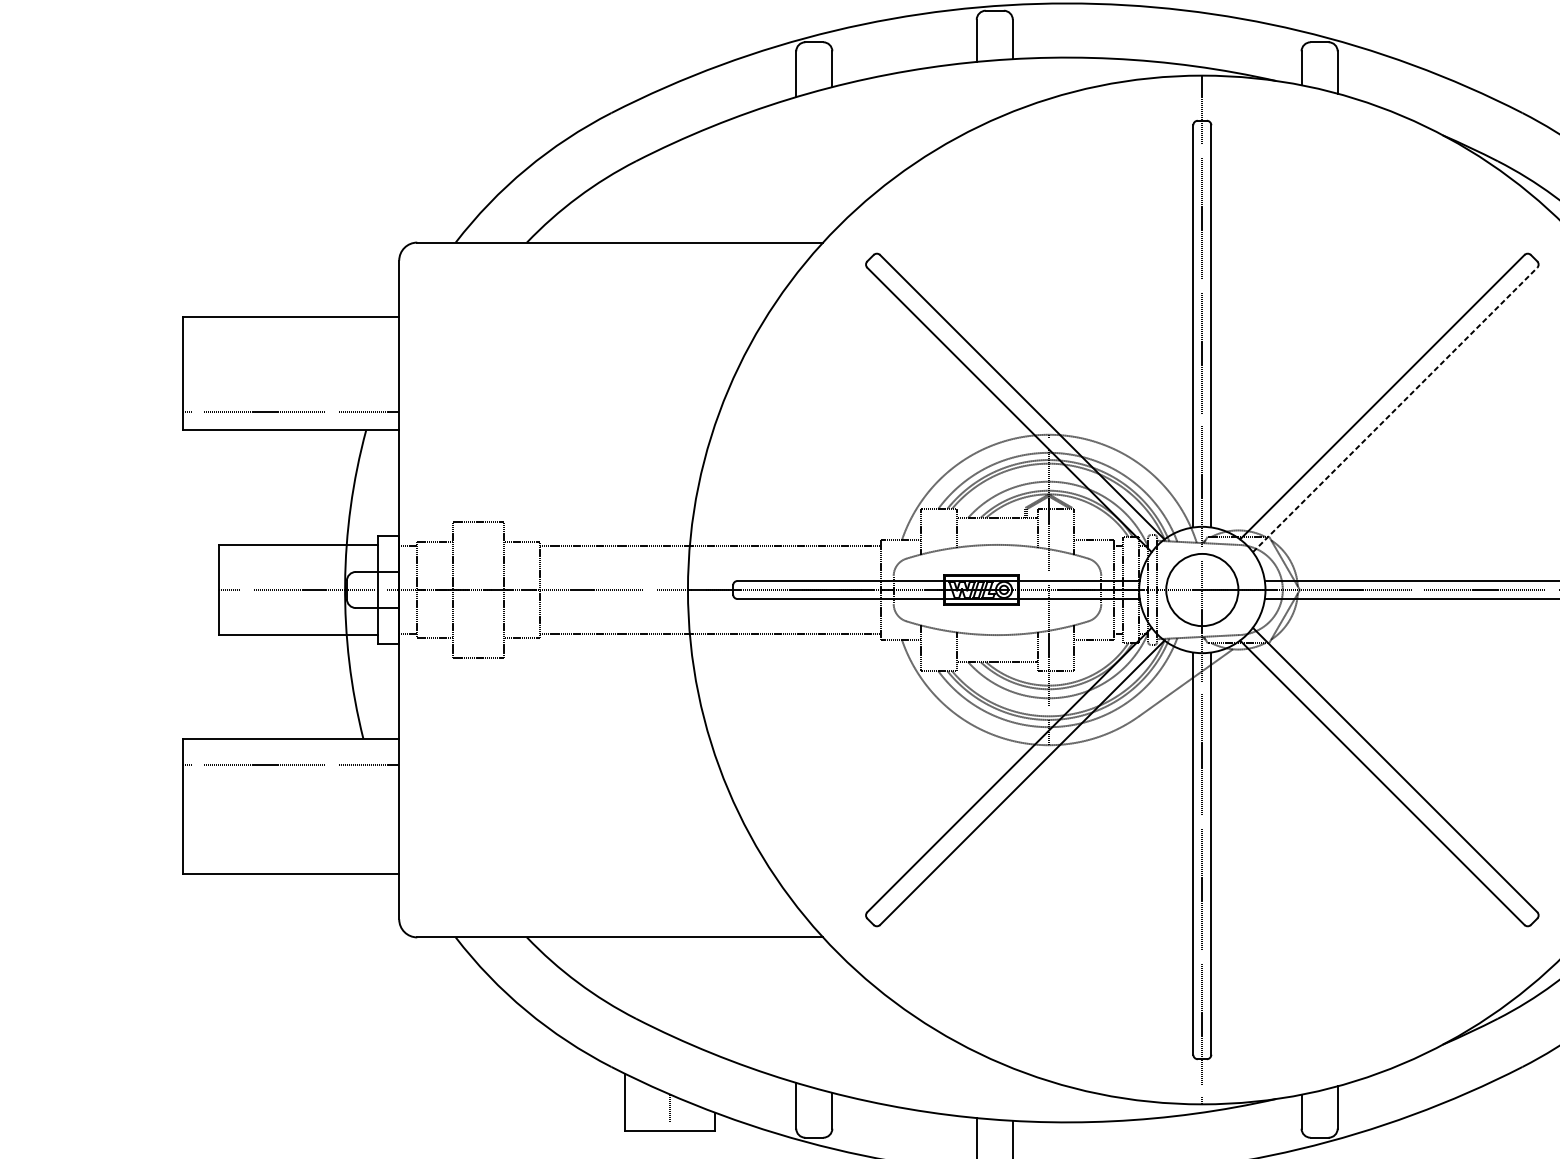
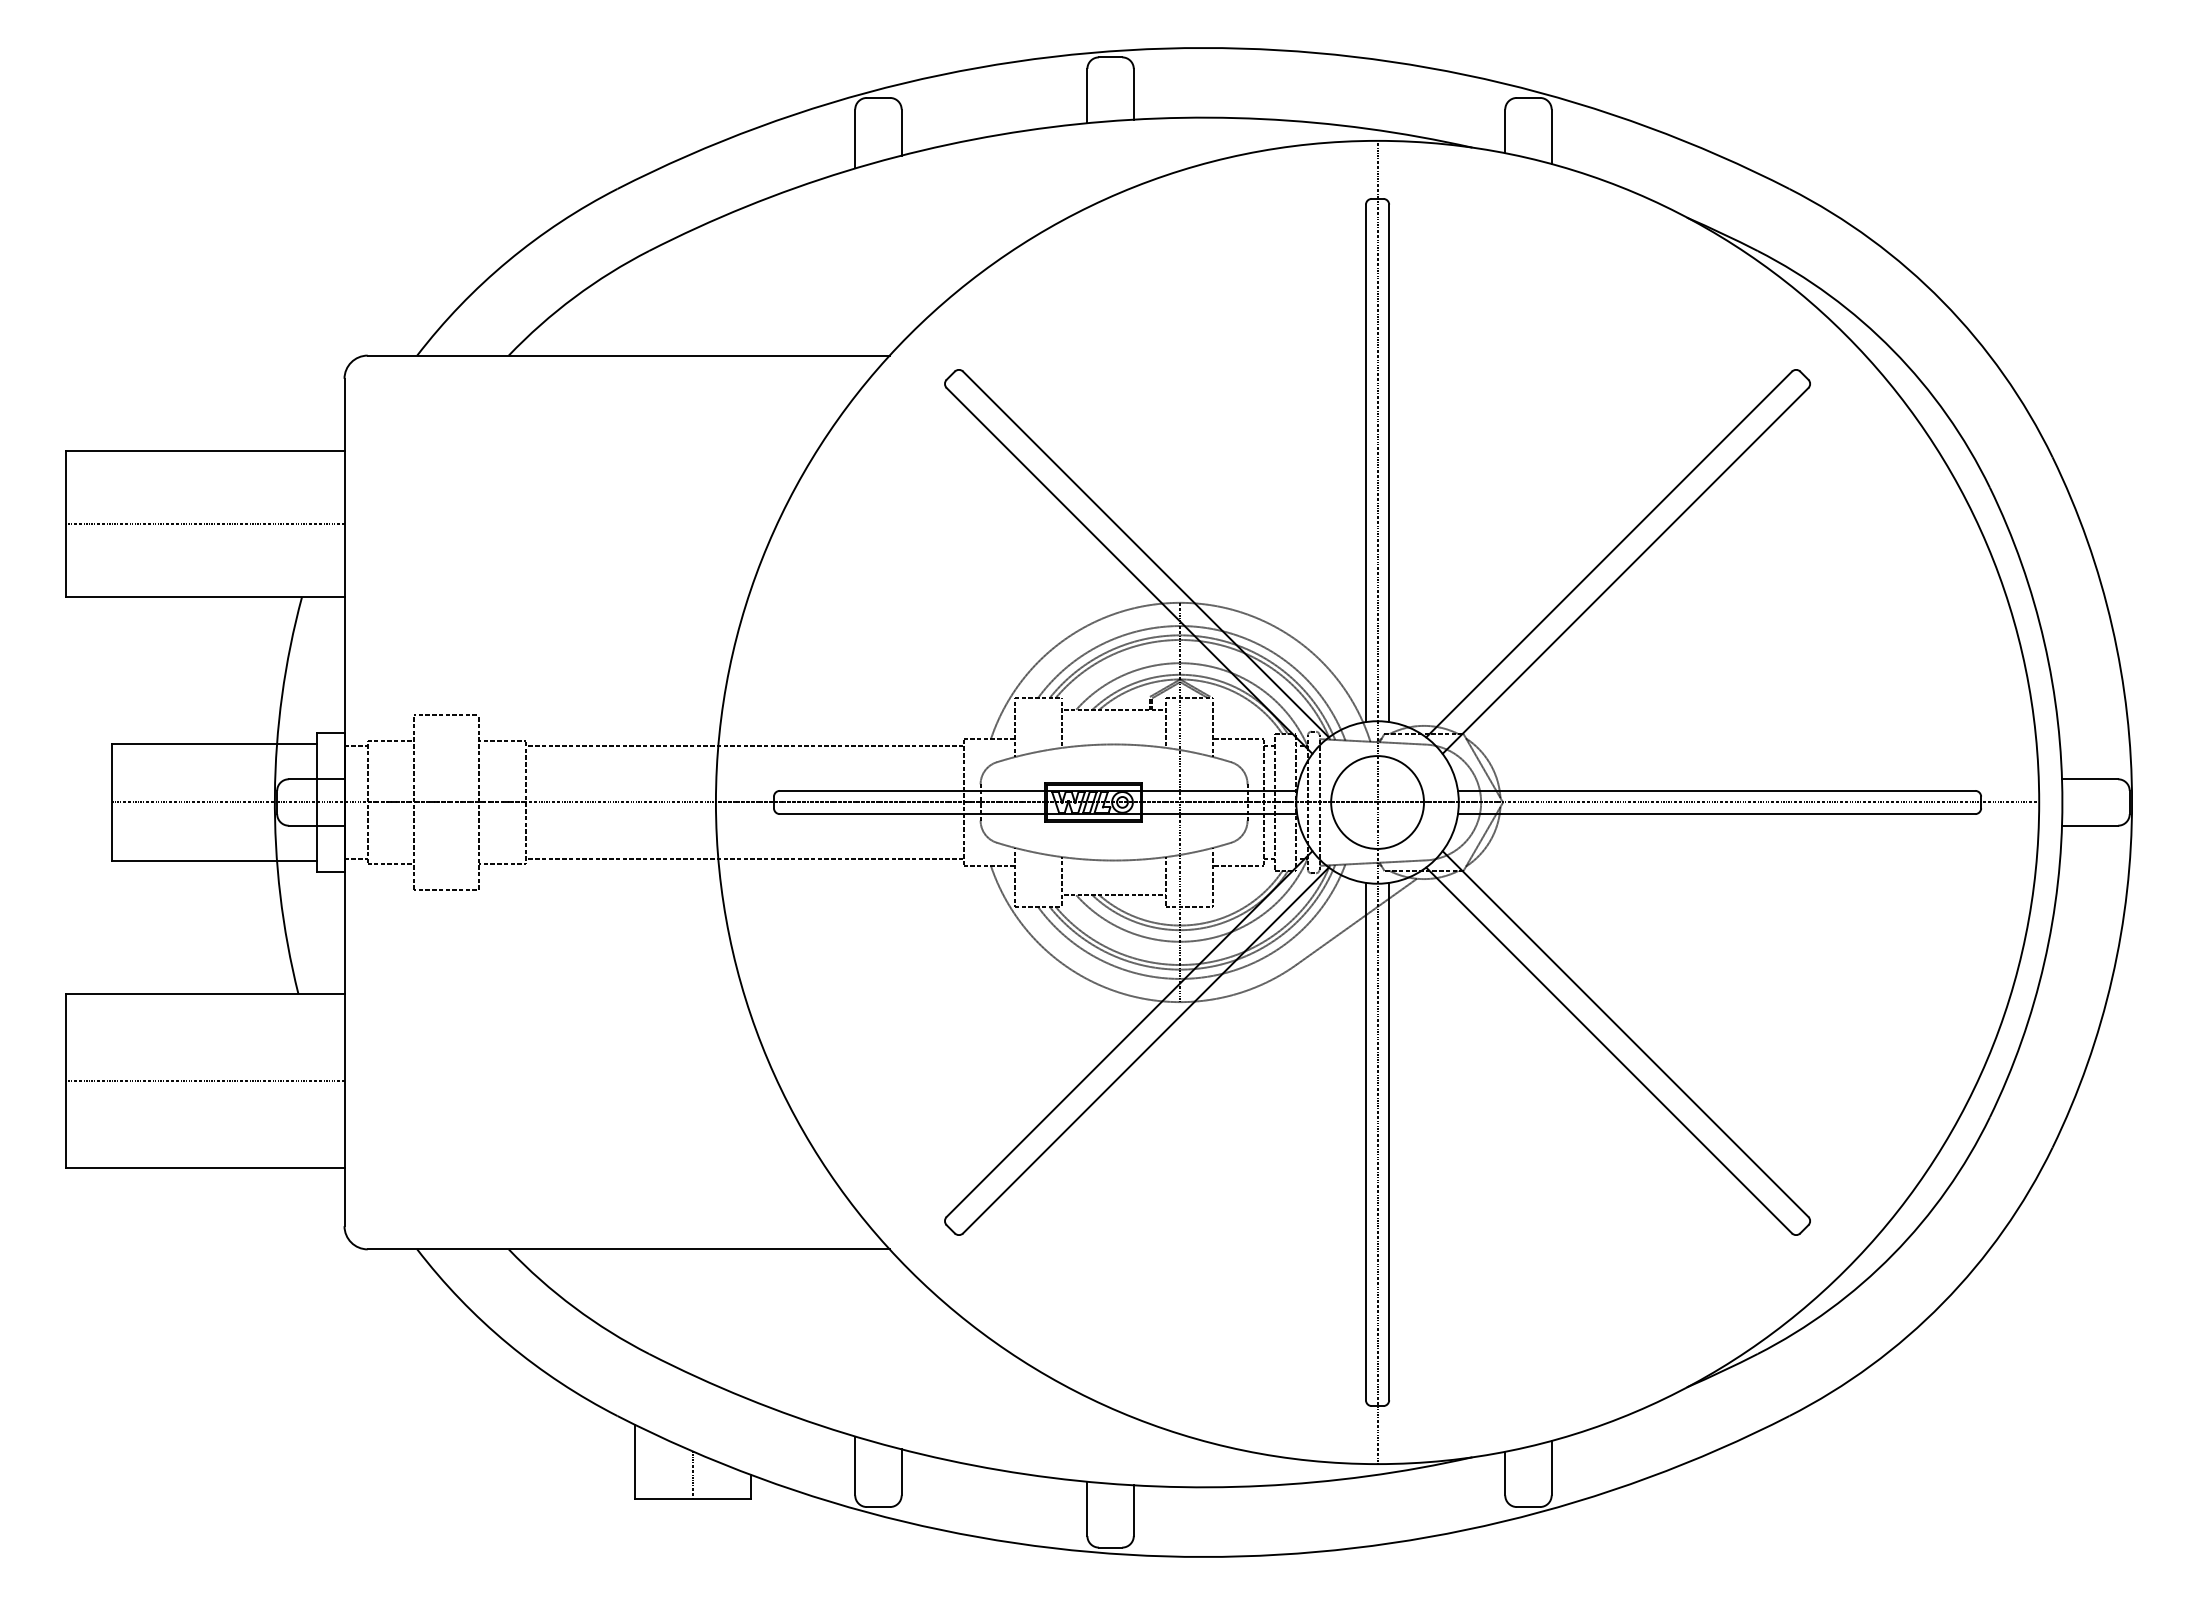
line: (1395, 409) -> (1625, 570), dashed -> solid
line: (290, 411) -> (204, 523), moved
line: (290, 765) -> (204, 1081), moved

